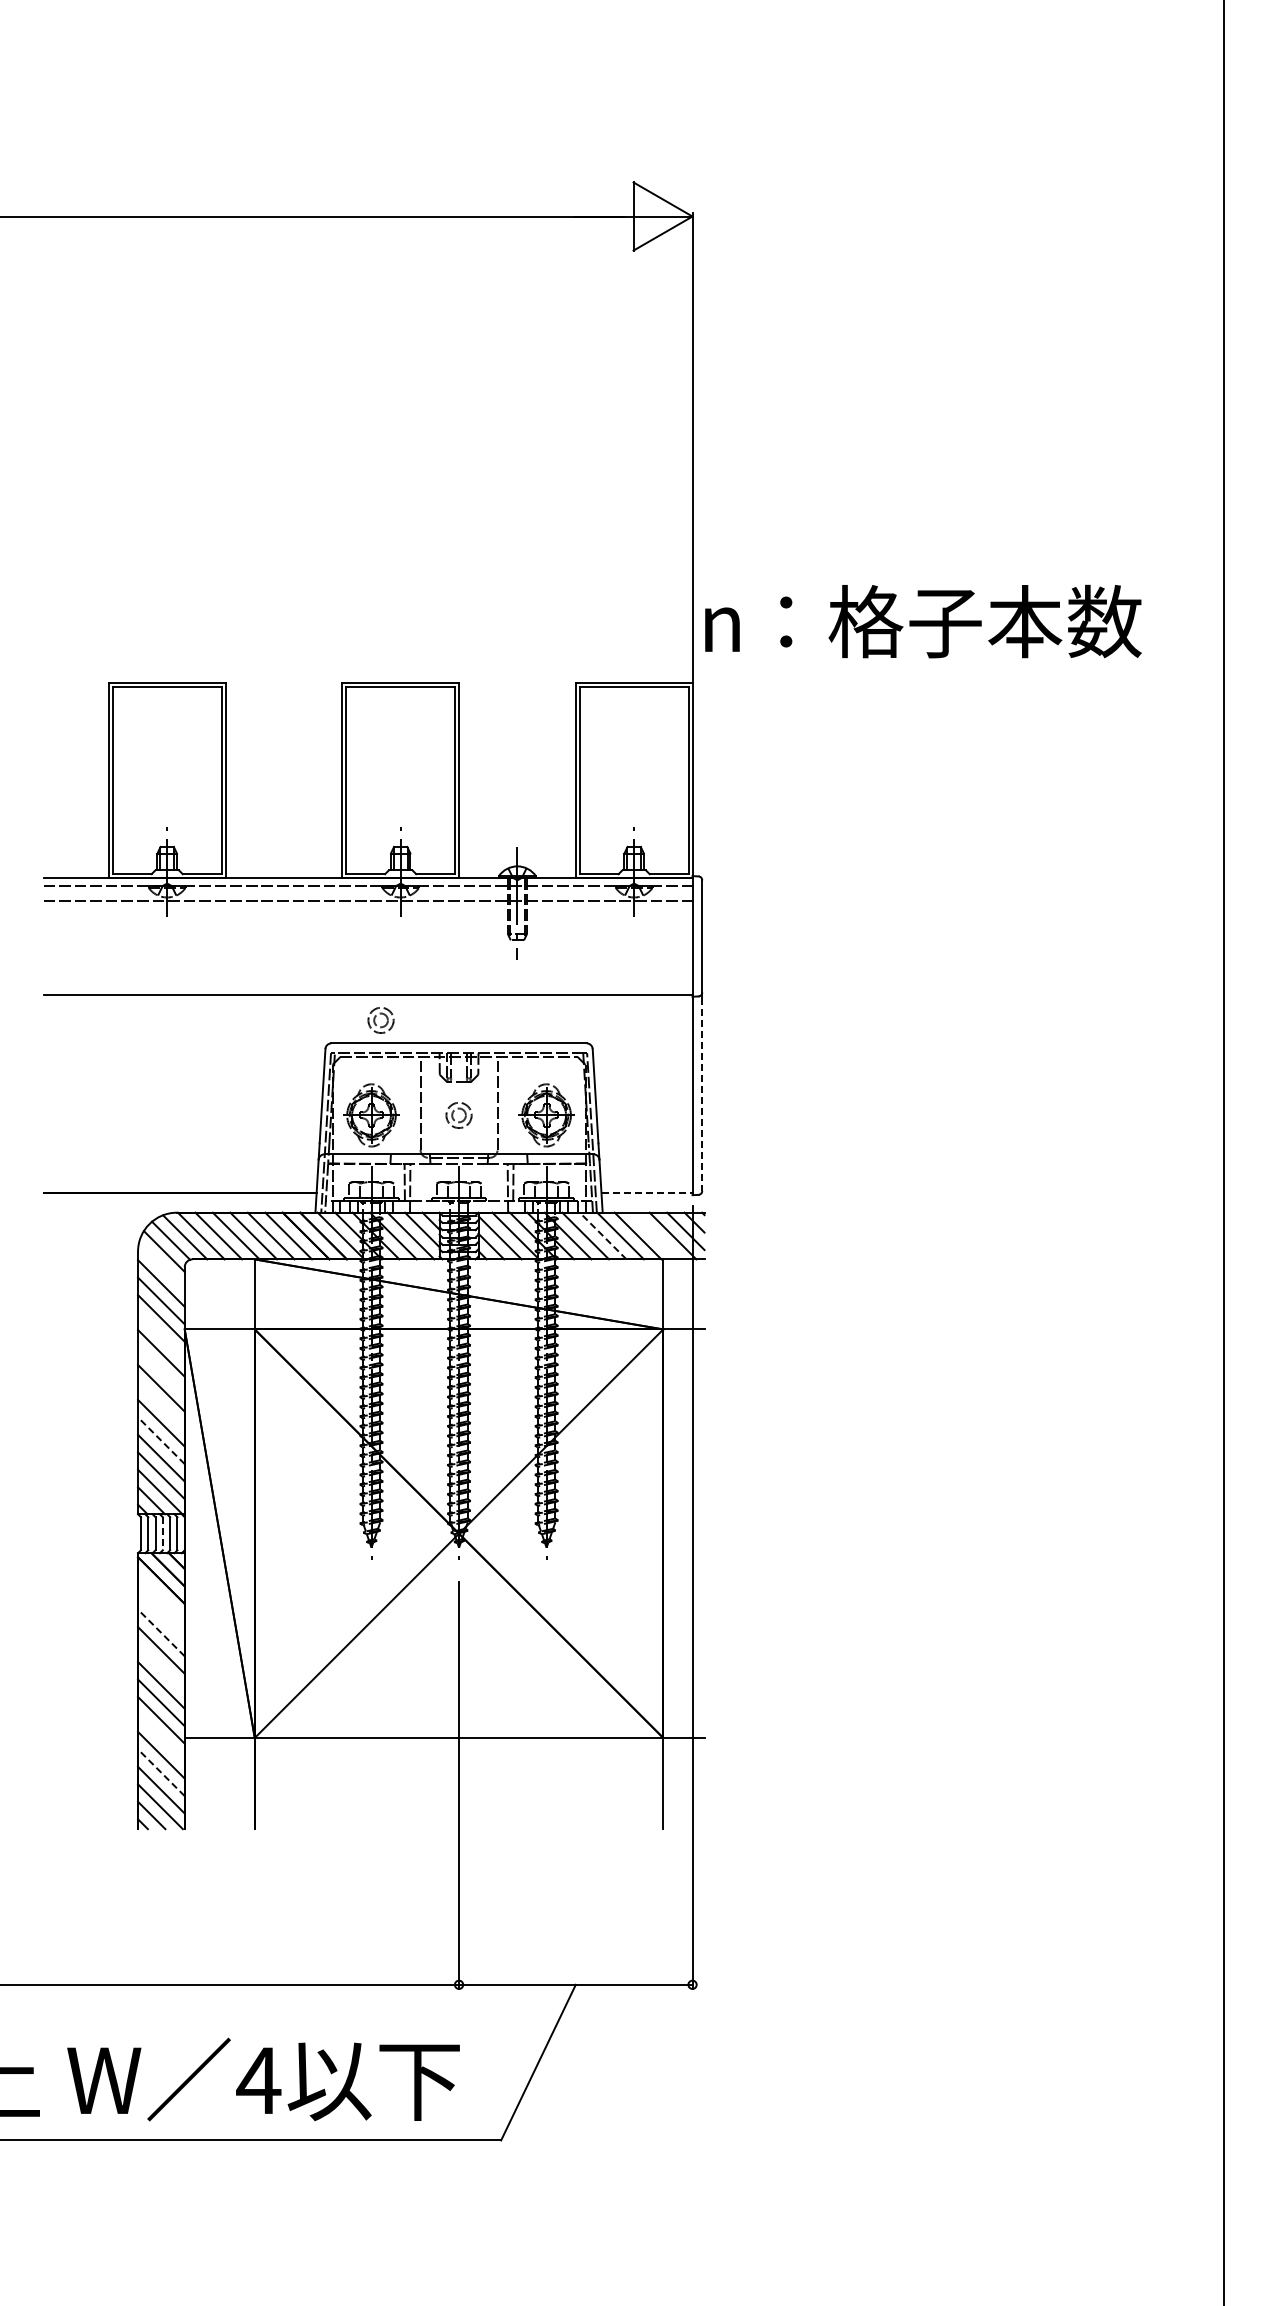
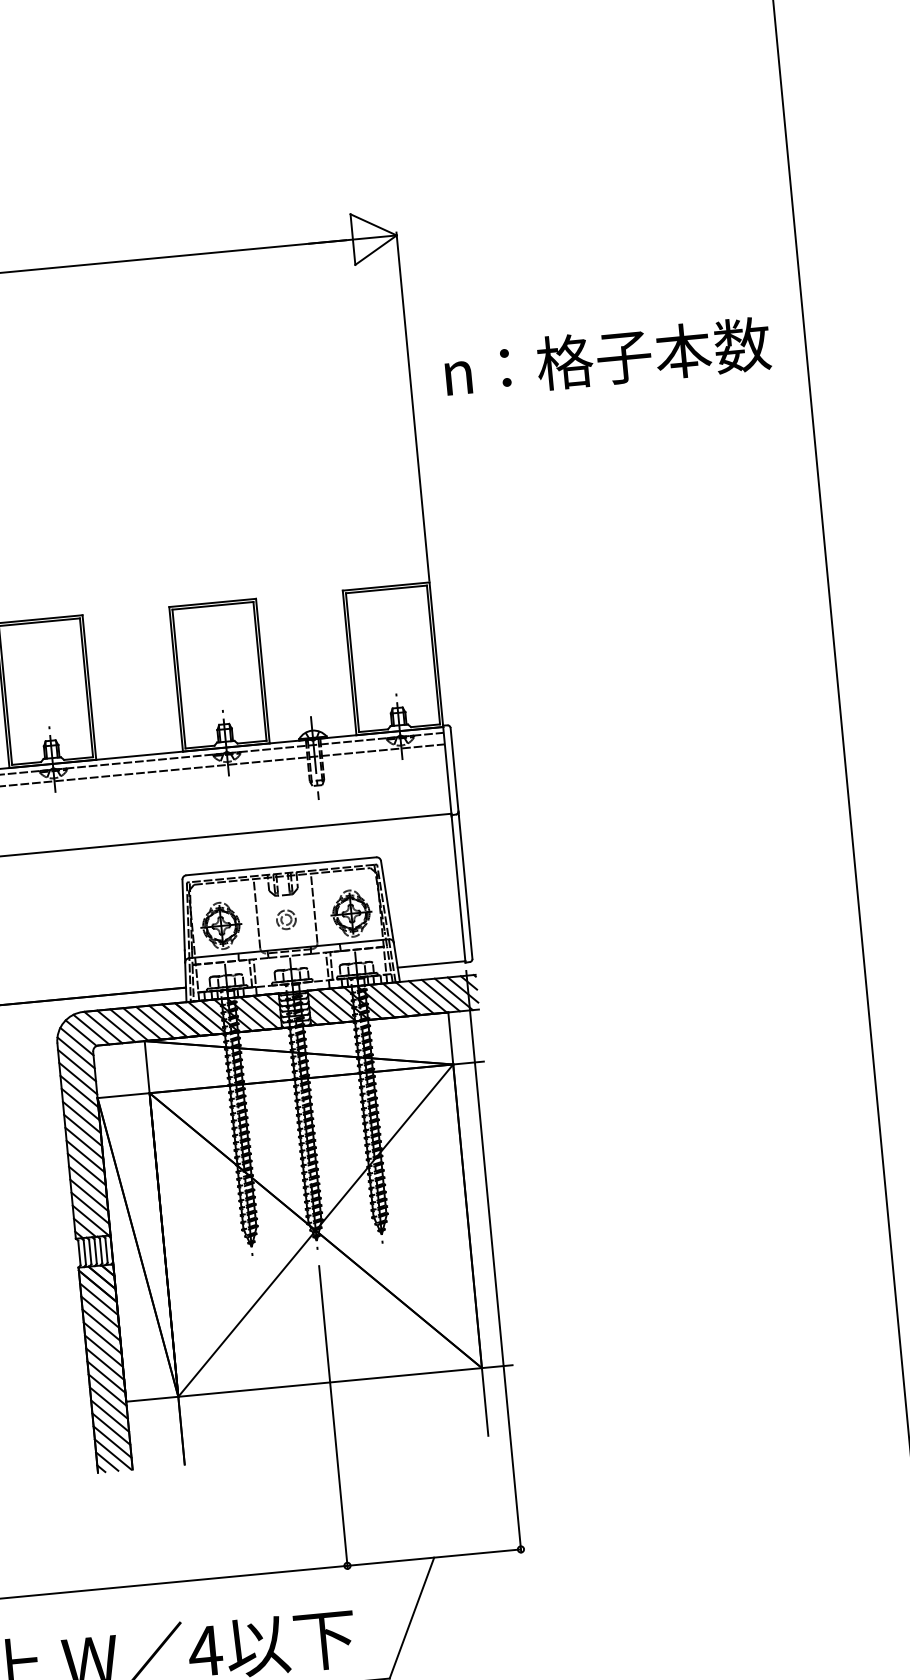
text: (923, 621) -> (607, 357), moved
part: (380, 1020) -> (221, 854), removed
line: (702, 1095) -> (465, 887), dashed -> solid
line: (647, 1193) -> (431, 964), dashed -> solid
line: (602, 1235) -> (401, 998), dashed -> solid
line: (655, 1235) -> (440, 995), added
line: (161, 1266) -> (75, 1052), added
line: (161, 1335) -> (80, 1104), added
line: (161, 1370) -> (83, 1130), added
line: (161, 1405) -> (85, 1156), added
line: (161, 1440) -> (88, 1182), dashed -> solid
line: (162, 1533) -> (95, 1251), dashed -> solid
line: (161, 1597) -> (99, 1298), added
line: (161, 1615) -> (100, 1312), added
line: (161, 1632) -> (101, 1324), dashed -> solid
line: (161, 1667) -> (104, 1350), added
line: (161, 1737) -> (108, 1402), added
line: (161, 1772) -> (111, 1428), dashed -> solid

